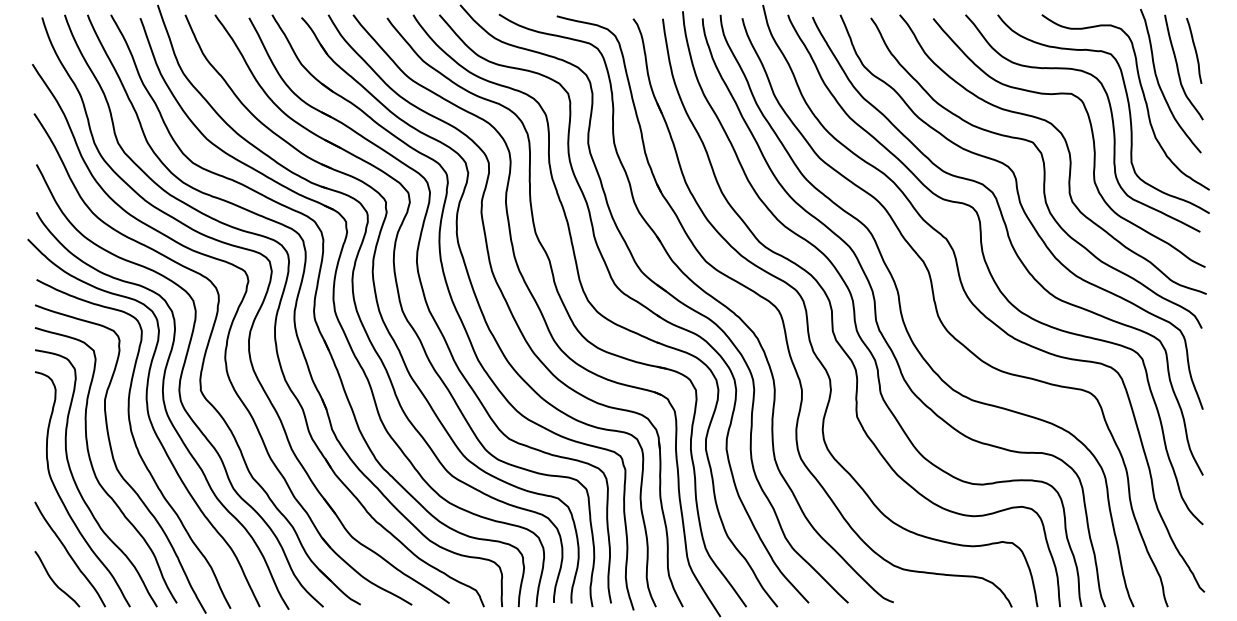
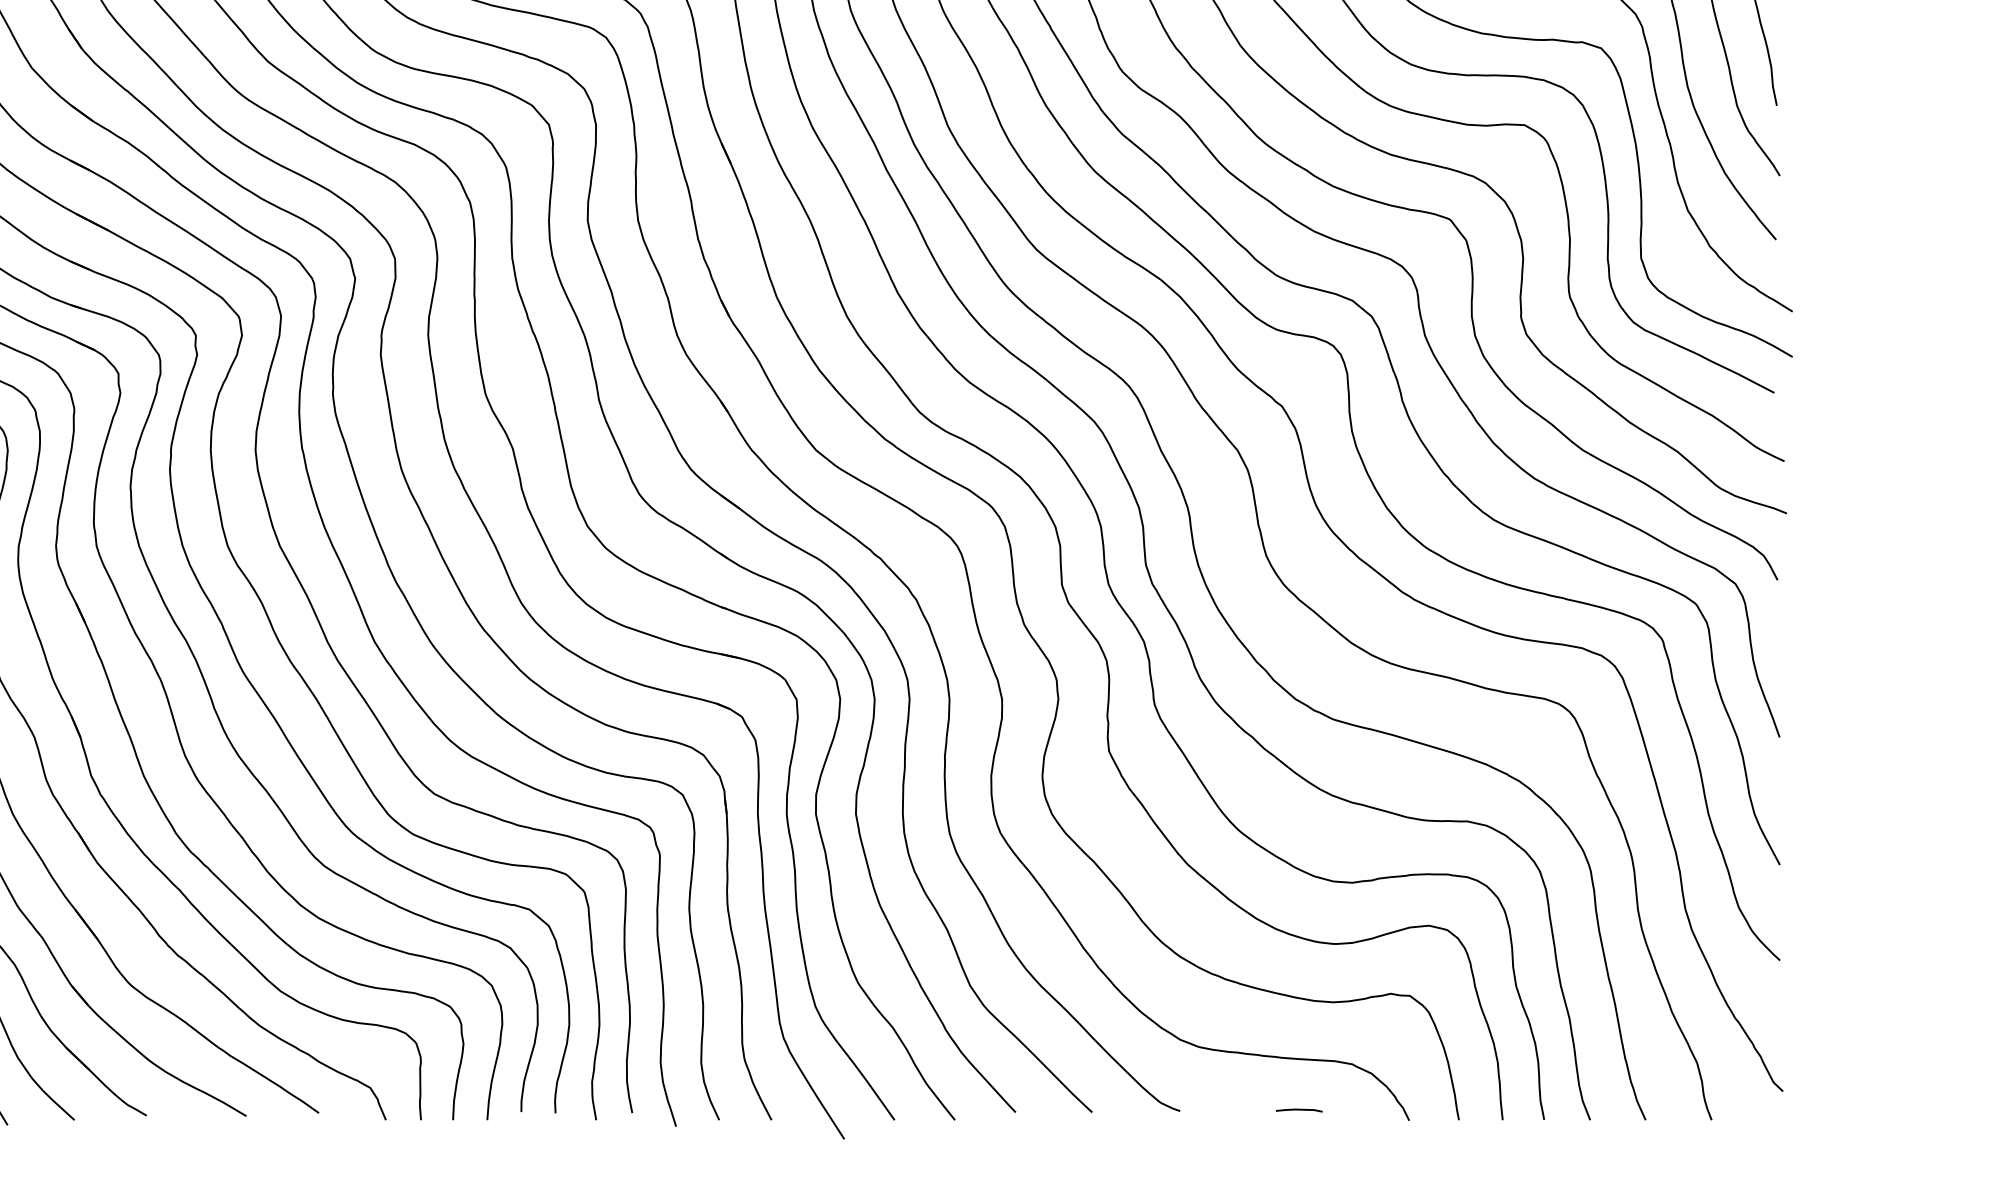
line: (955, 601) -> (1299, 1109), added

